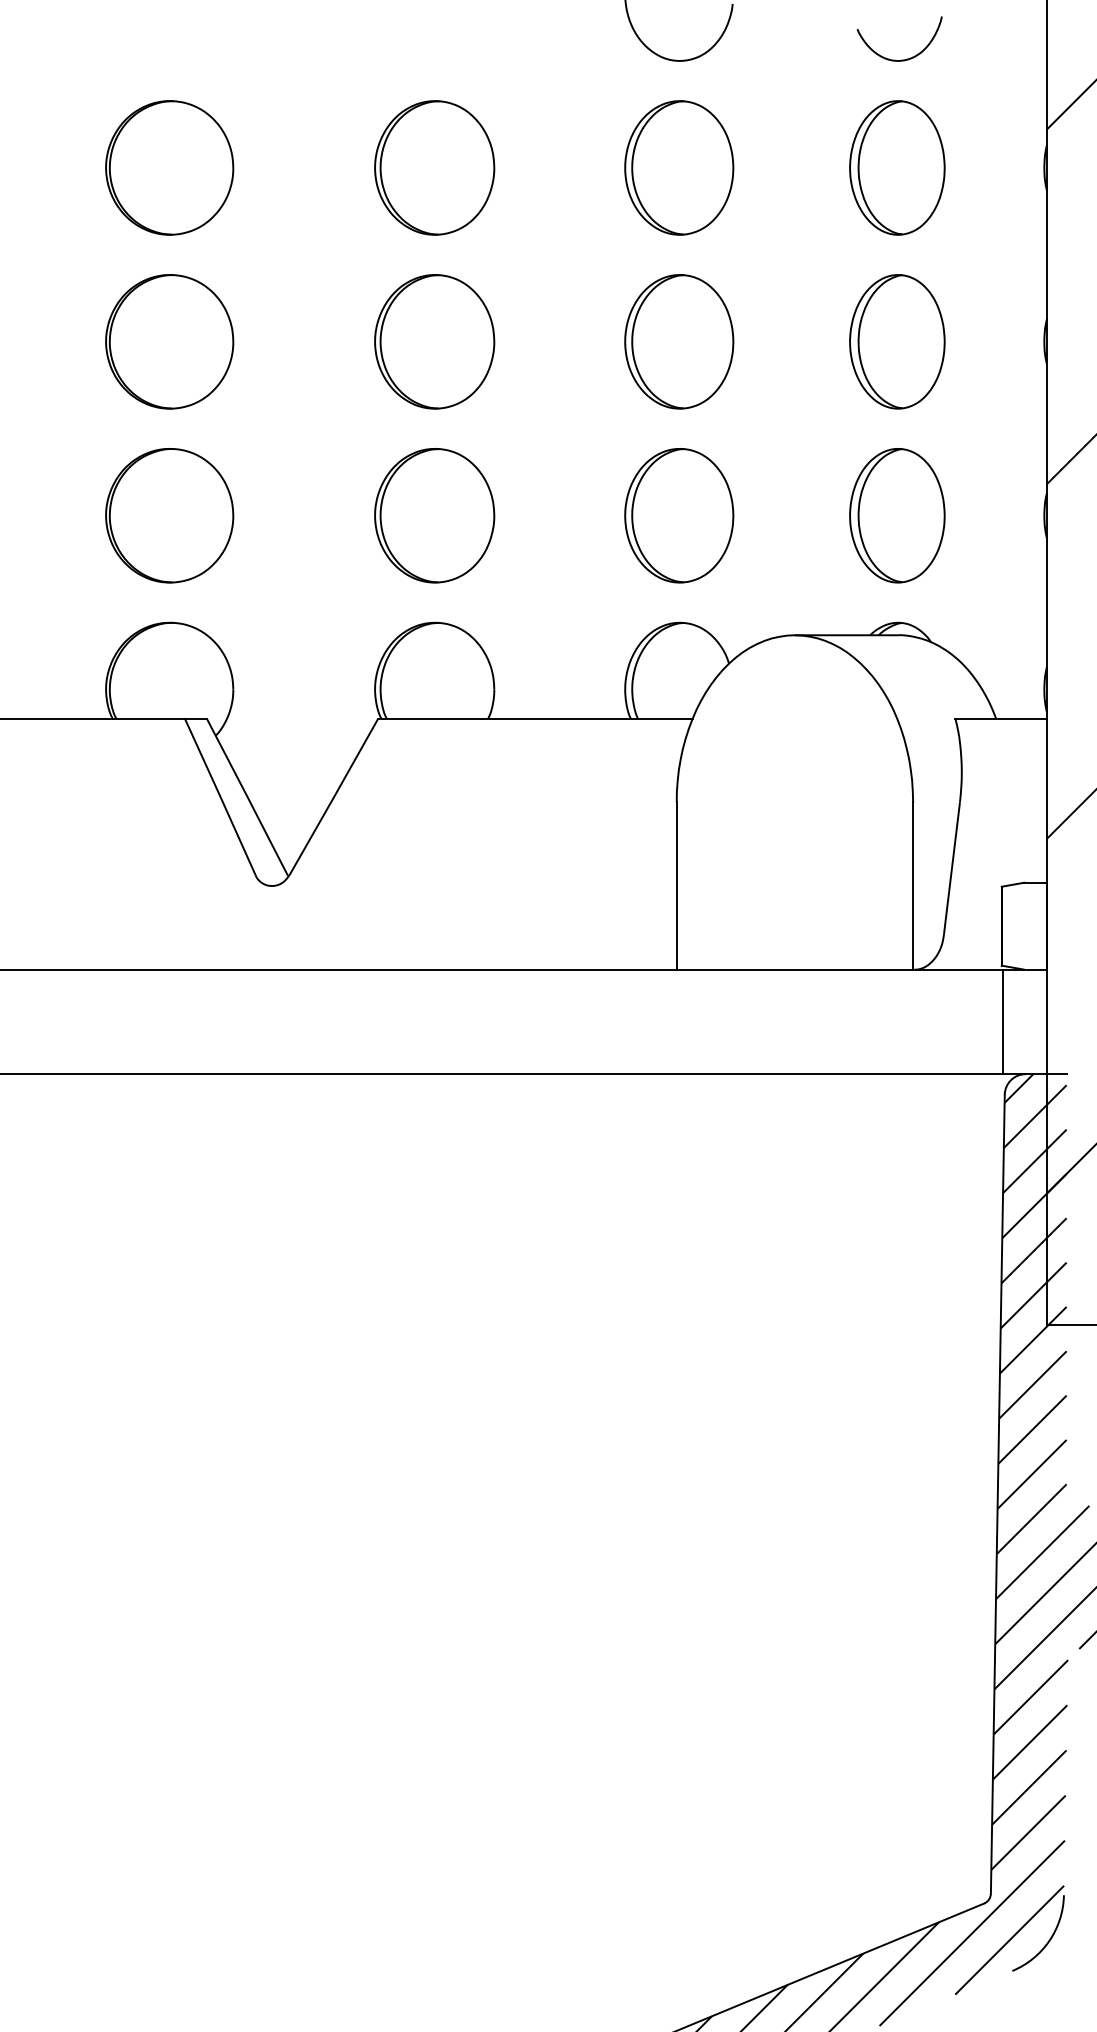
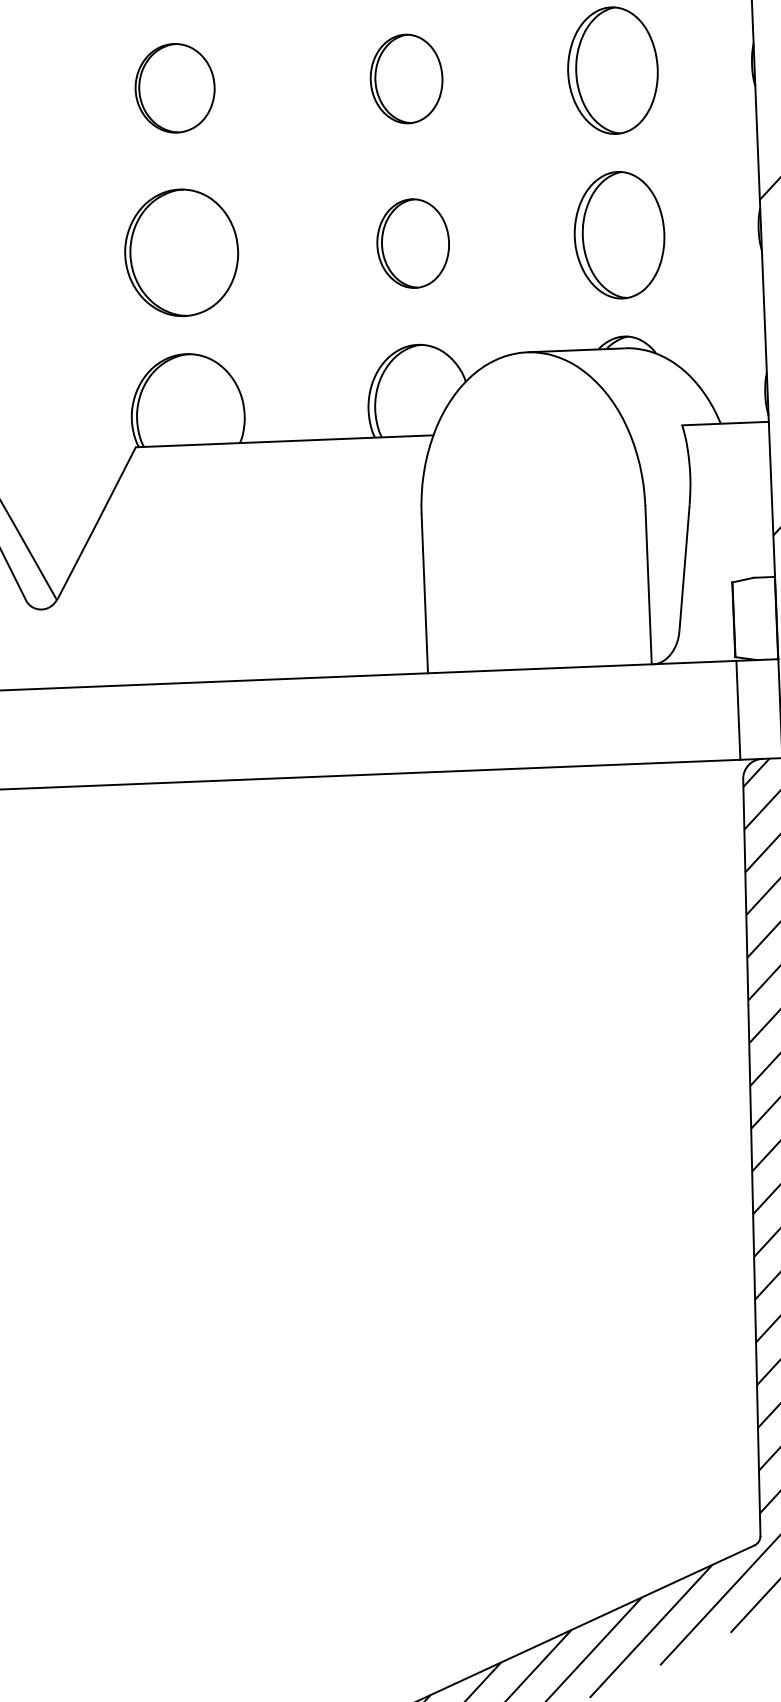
part: (434, 341) -> (174, 87), size x0.7
part: (679, 341) -> (406, 78), size x0.7
part: (679, 515) -> (413, 243), size x0.7

